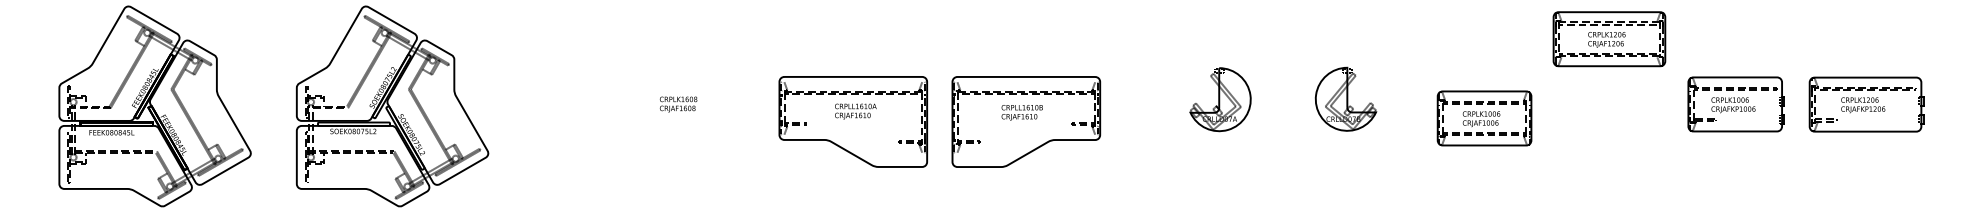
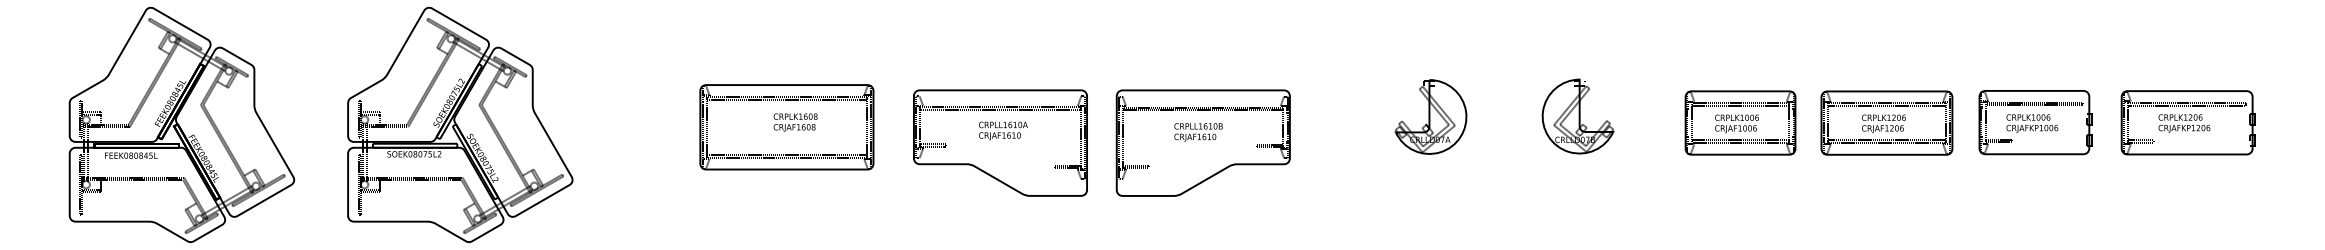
part: (1609, 38) -> (1886, 122), moved
part: (670, 108) -> (786, 127), added
part: (1484, 118) -> (1740, 122), moved

